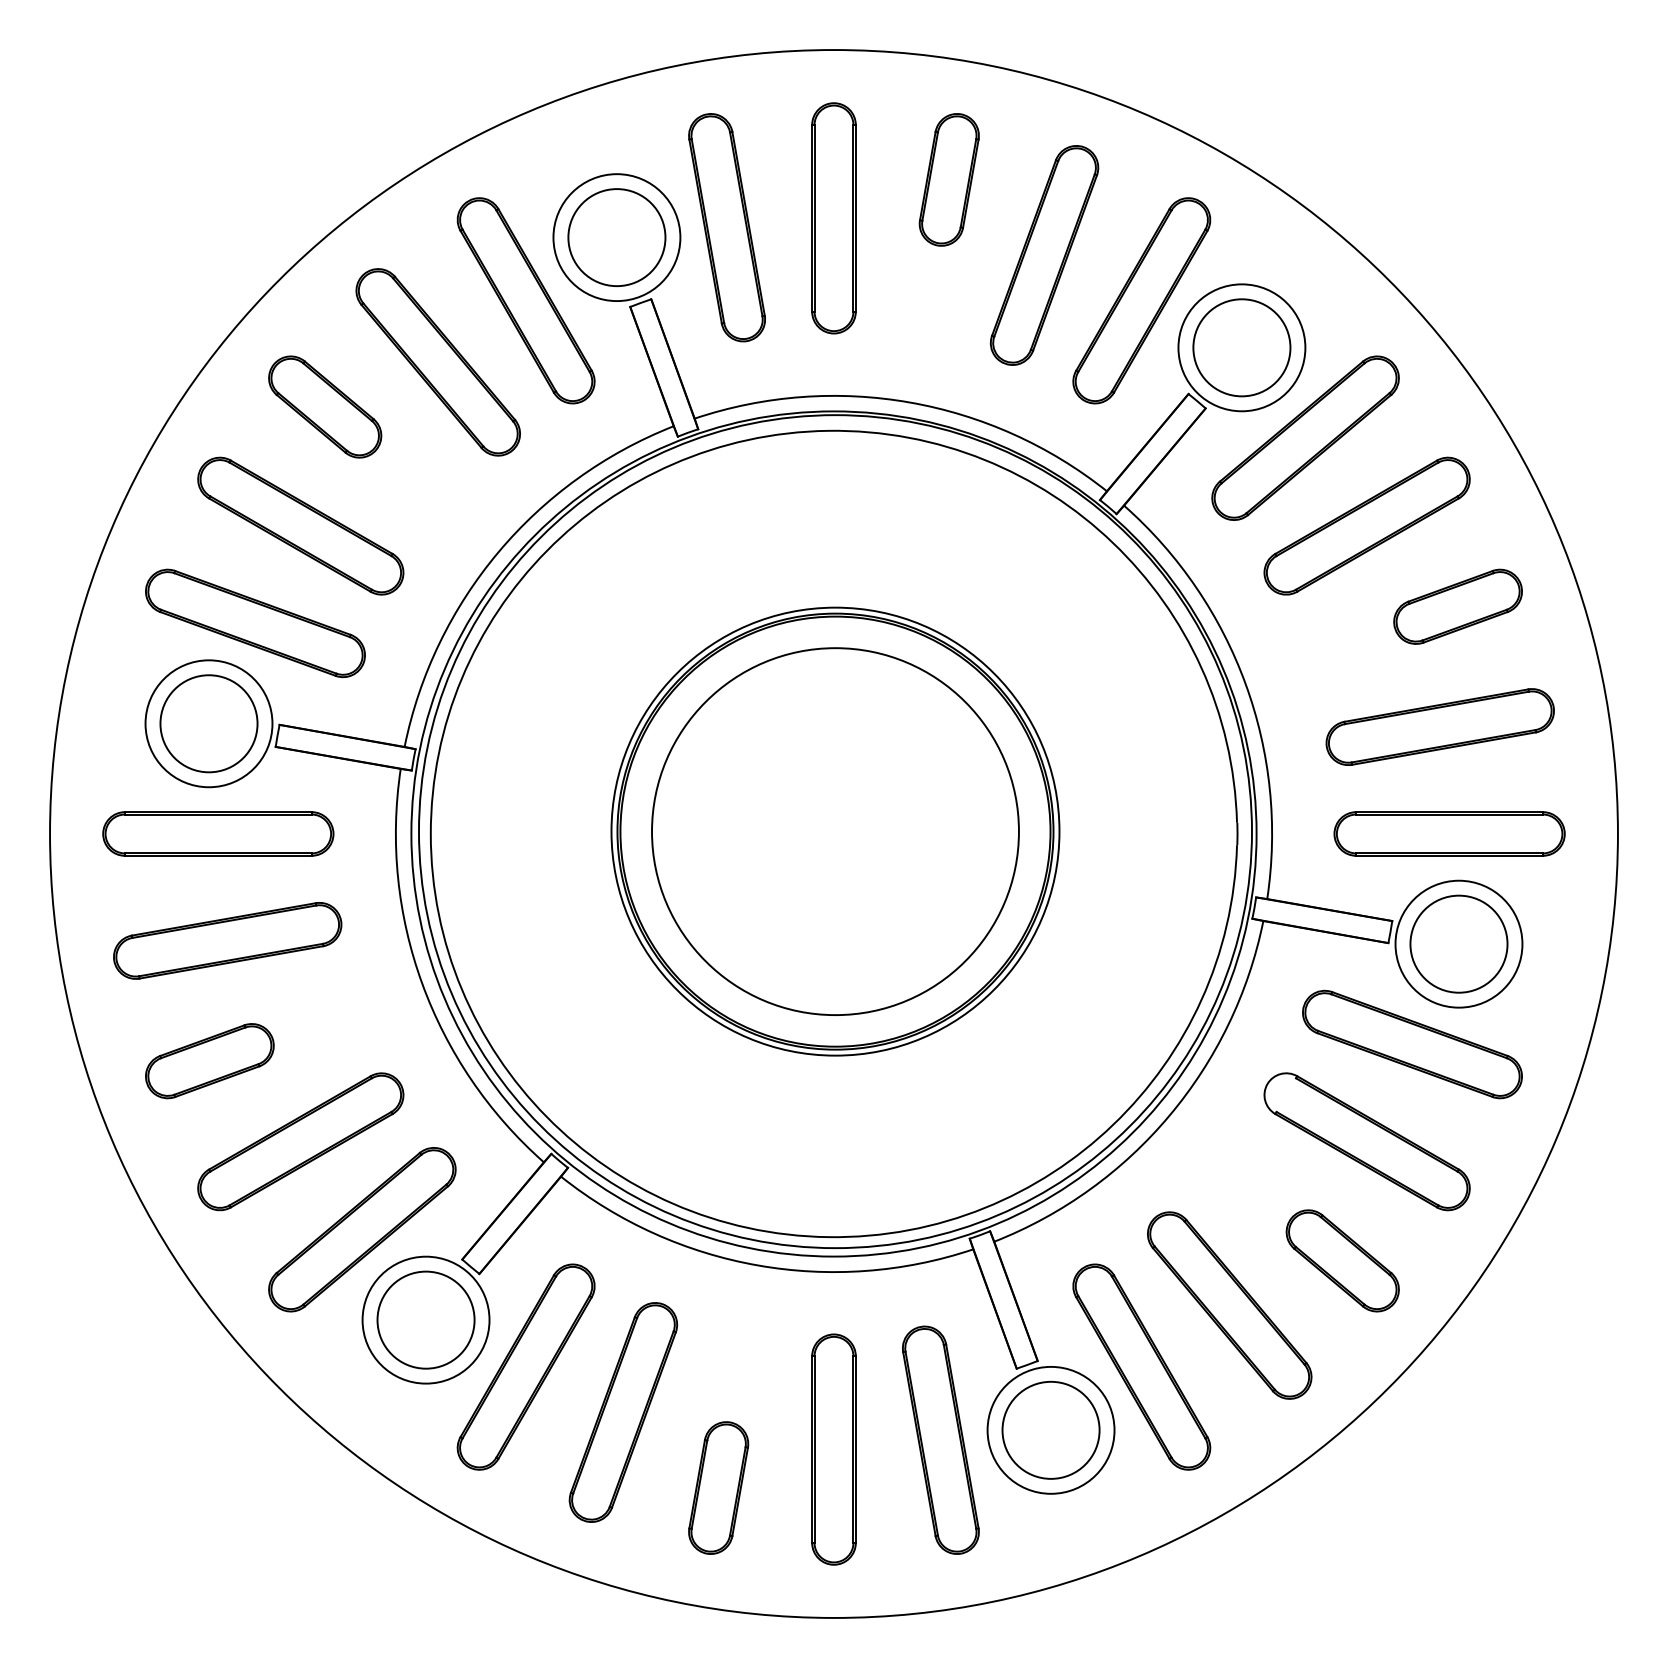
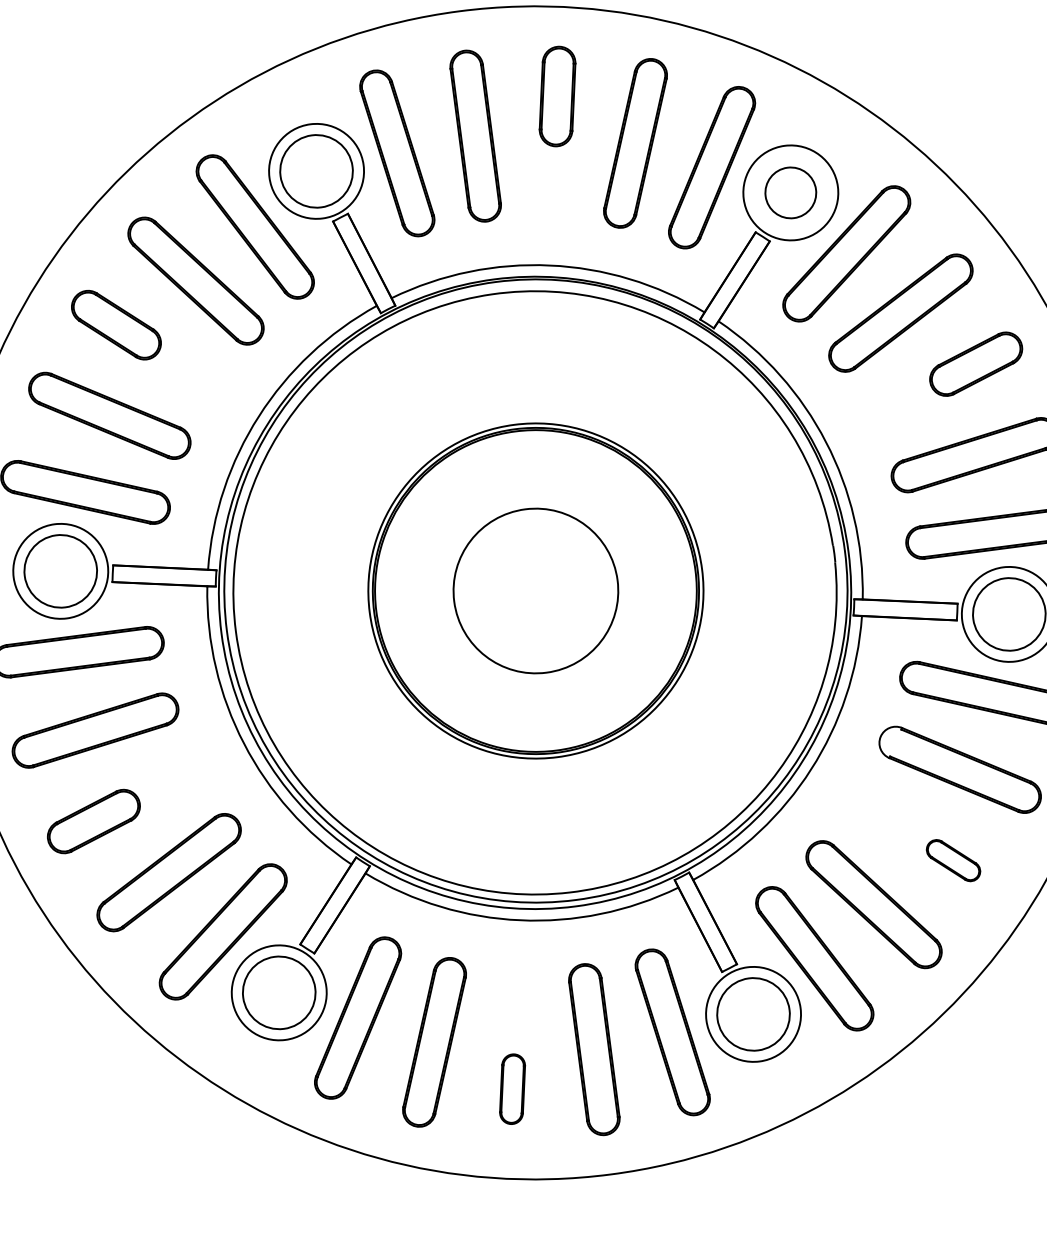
circle: (1241, 347) -> (790, 192), size x0.7
circle: (835, 831) -> (535, 590), size x0.6
part: (1342, 1260) -> (953, 860), size x0.6
part: (718, 1487) -> (512, 1088), size x0.7

